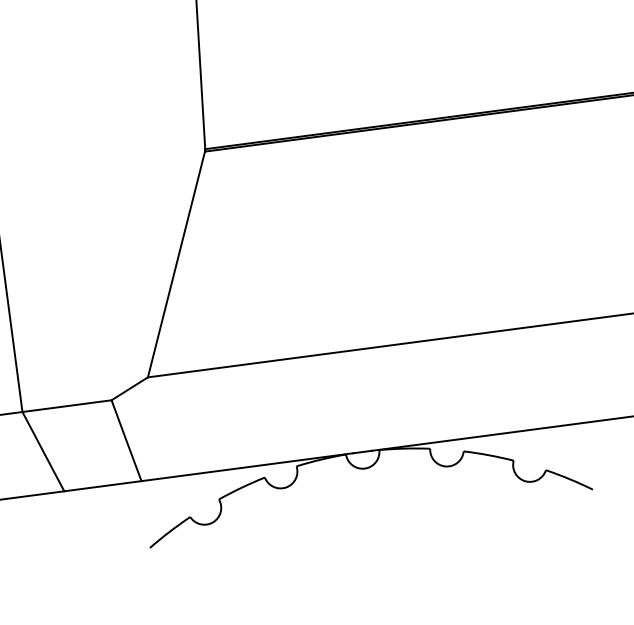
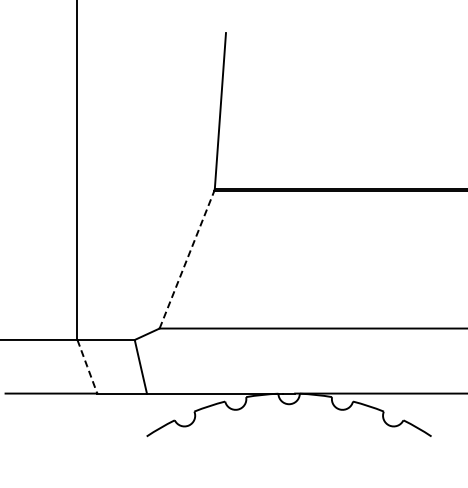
line: (177, 264) -> (187, 259), solid -> dashed
line: (43, 451) -> (87, 366), solid -> dashed

